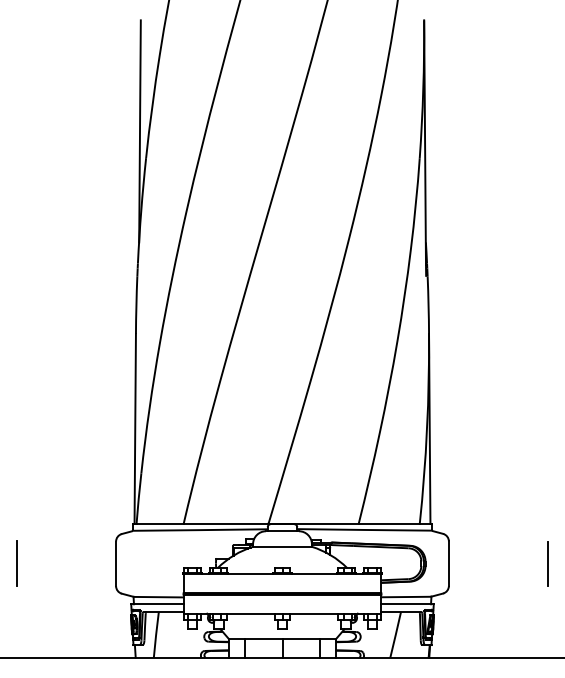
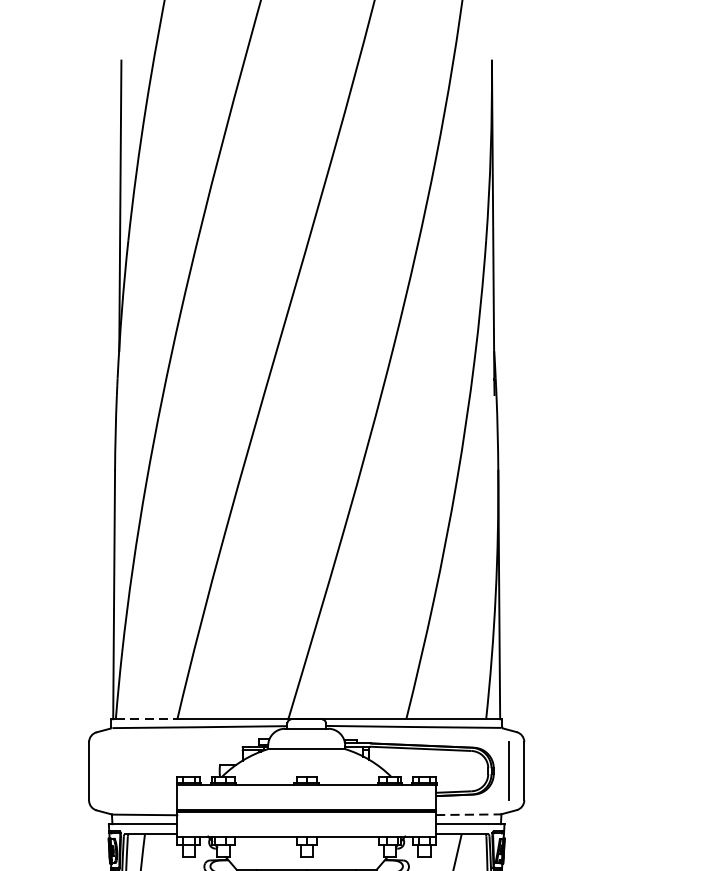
line: (160, 524) -> (147, 719), solid -> dashed
line: (547, 563) -> (508, 770), moved
line: (406, 597) -> (468, 815), solid -> dashed

